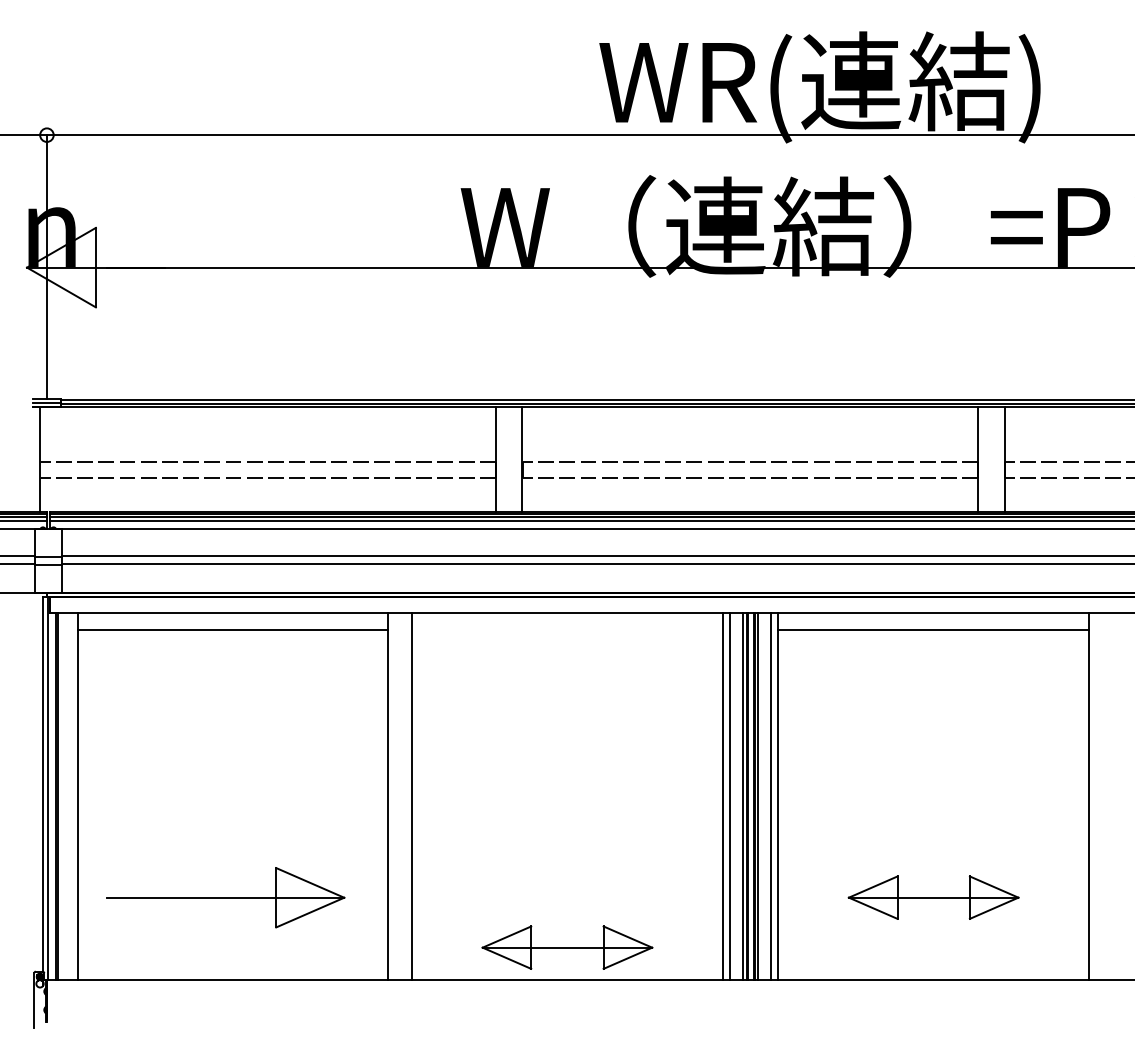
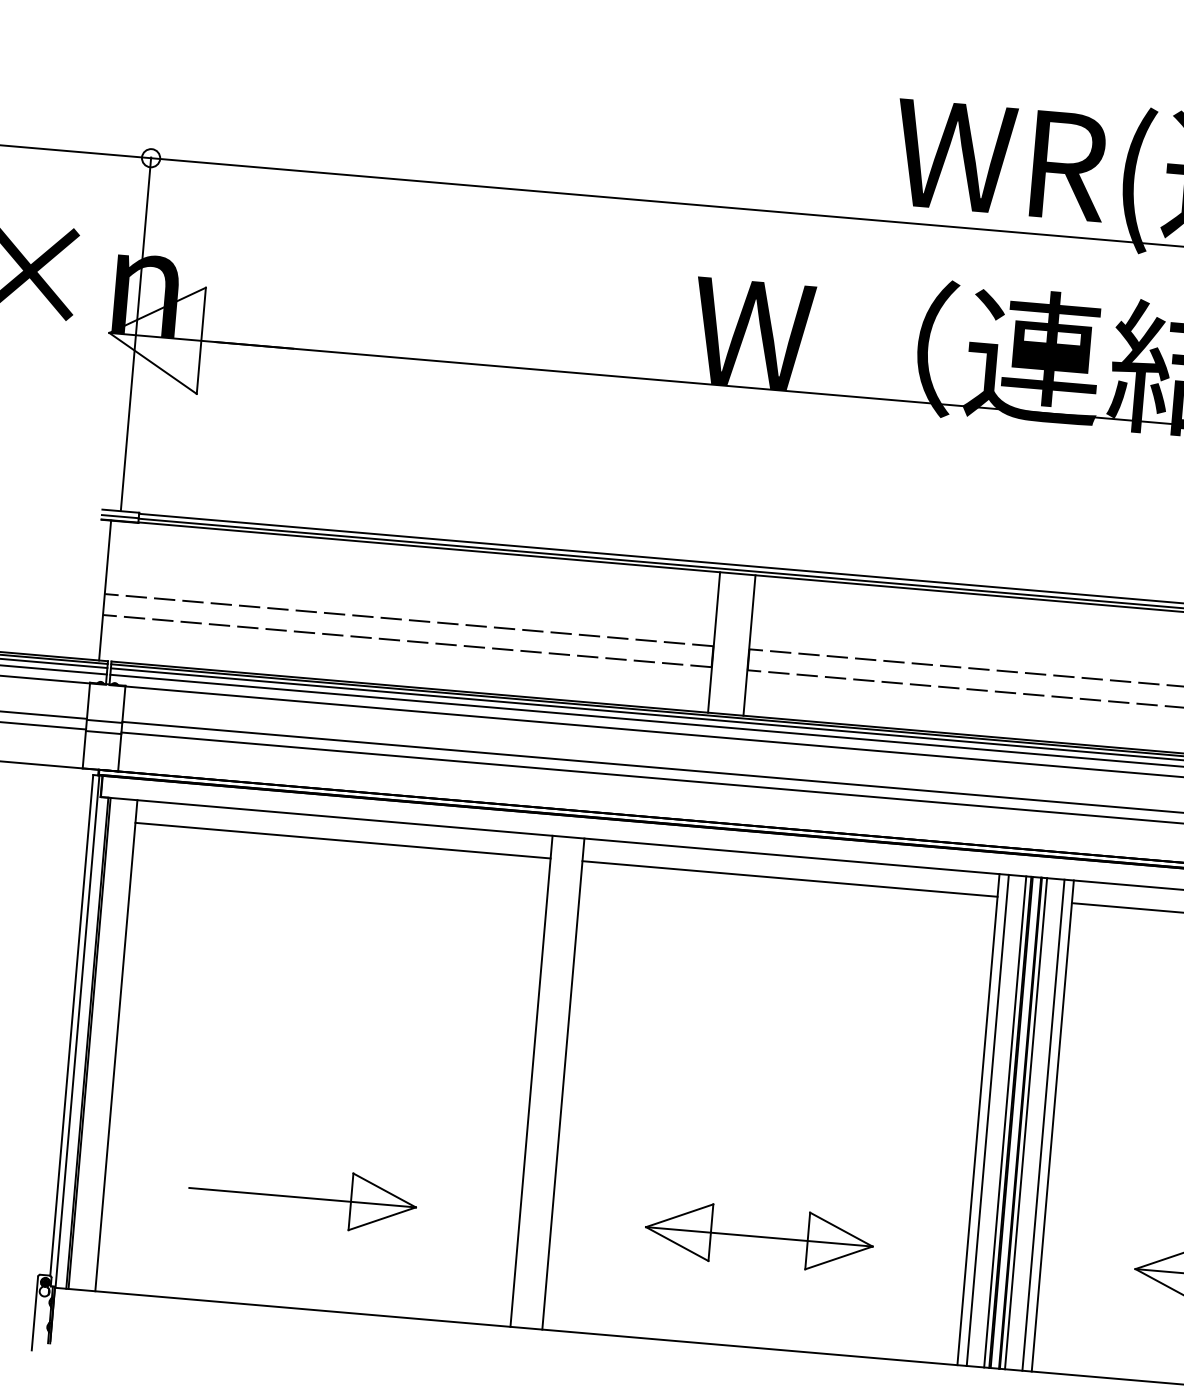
line: (567, 629) -> (790, 878), added
part: (225, 897) -> (302, 1197), size x0.71
part: (567, 947) -> (759, 1236), moved

